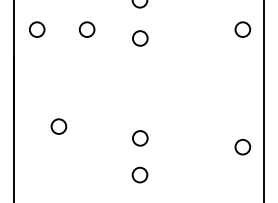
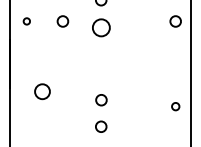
part: (37, 29) -> (27, 21), size x0.6
circle: (140, 38) -> (101, 27), size x1.6
part: (58, 126) -> (42, 91), size x1.4
part: (242, 147) -> (175, 106), size x0.7

